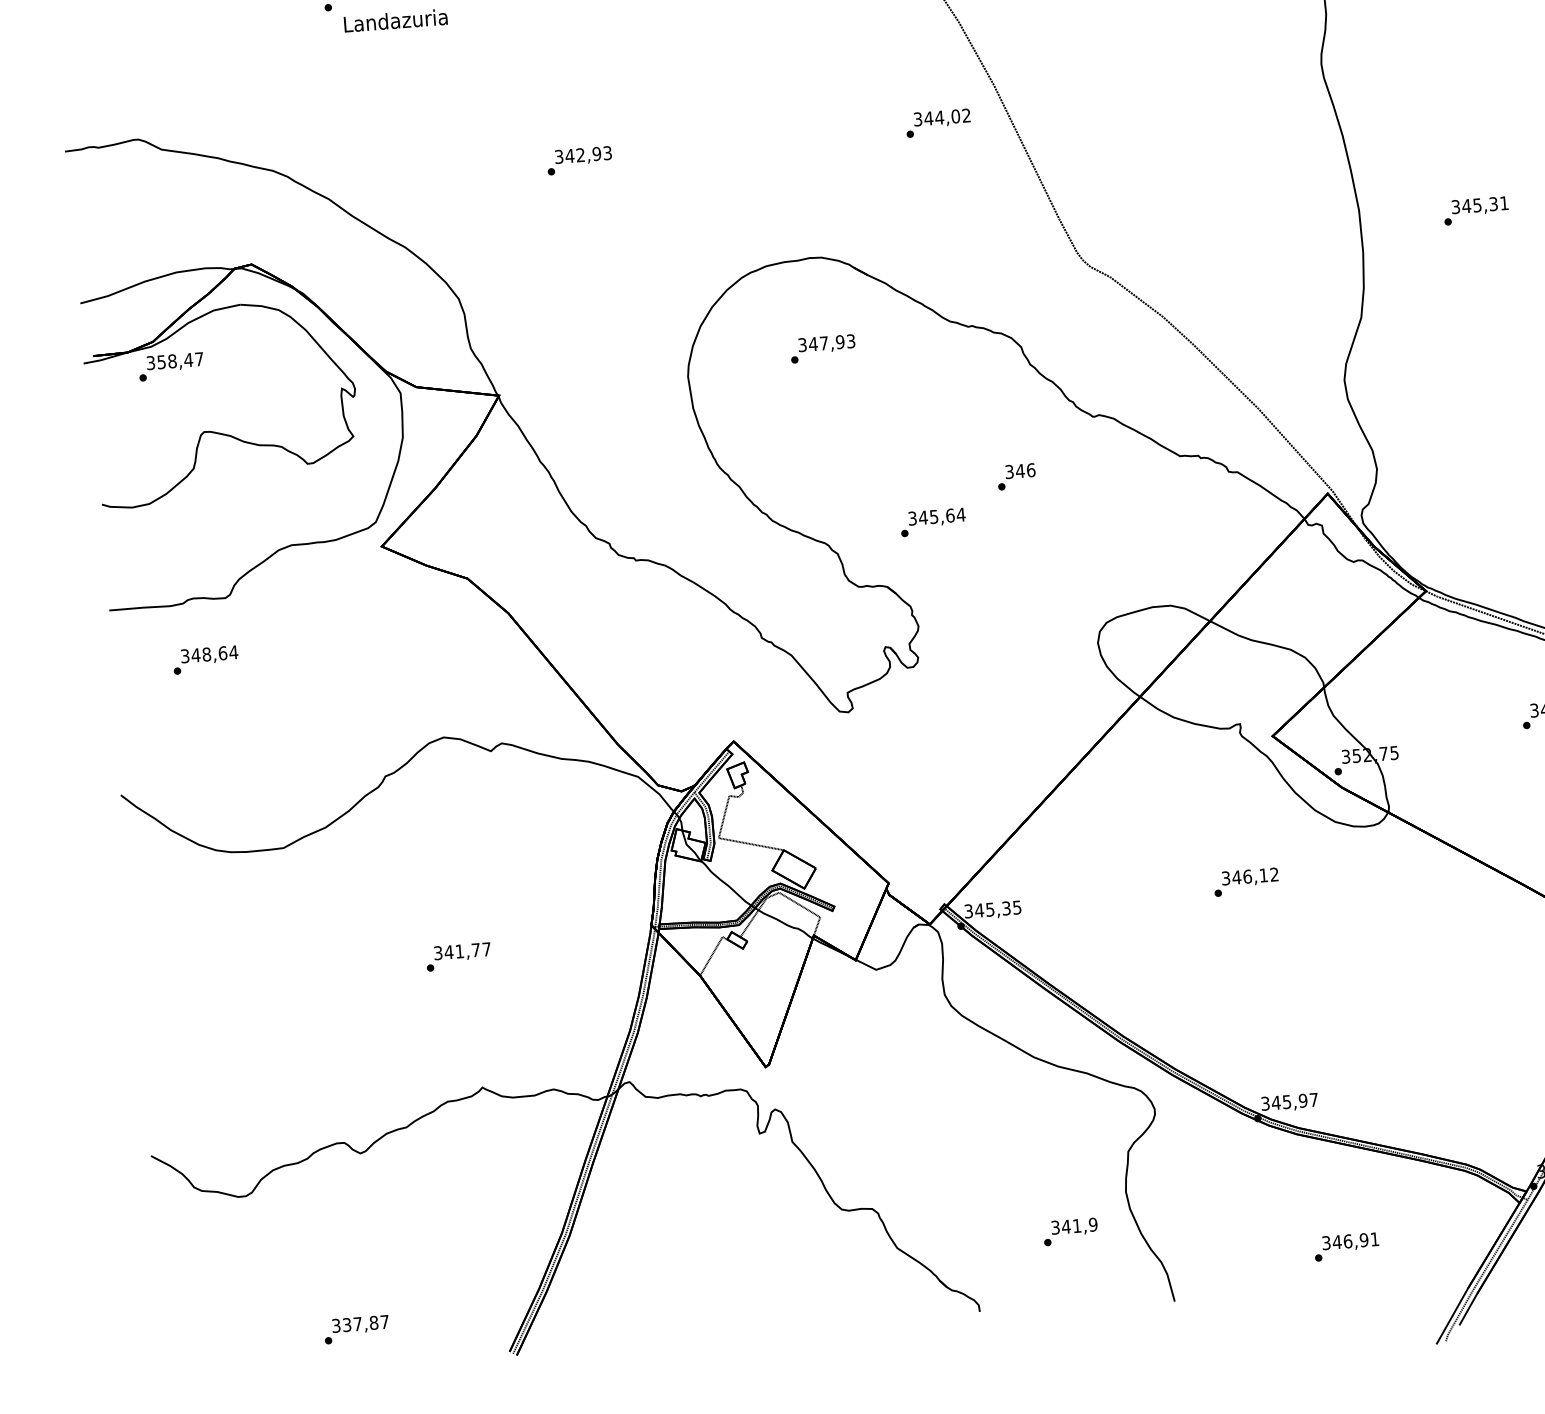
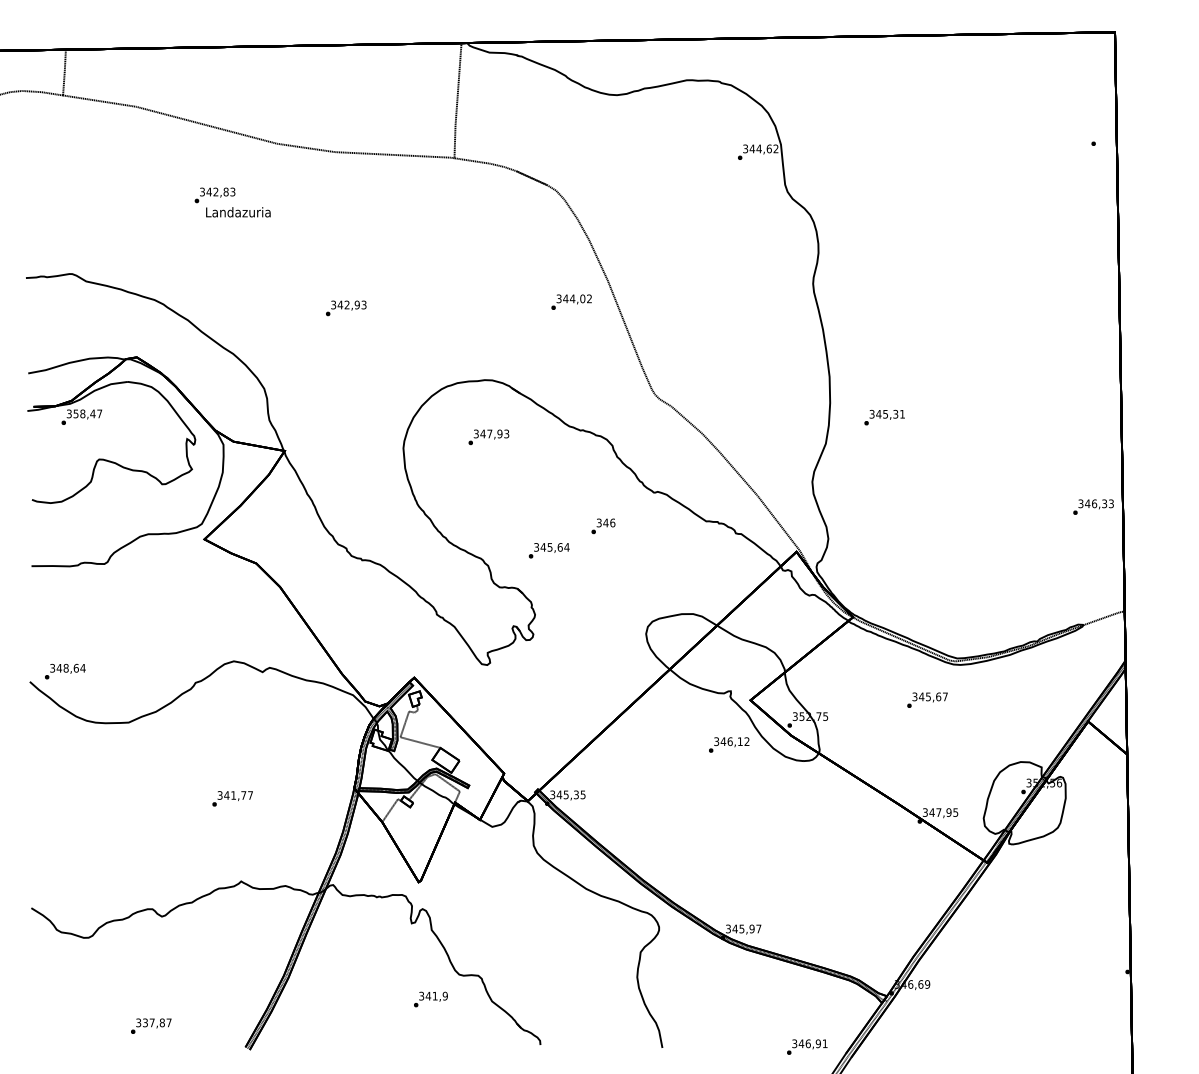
text: (1476, 210) -> (884, 417), moved
text: (206, 659) -> (65, 671), moved
text: (1246, 881) -> (729, 744), moved
text: (1070, 1231) -> (430, 999), moved
text: (1347, 1245) -> (807, 1046), moved

